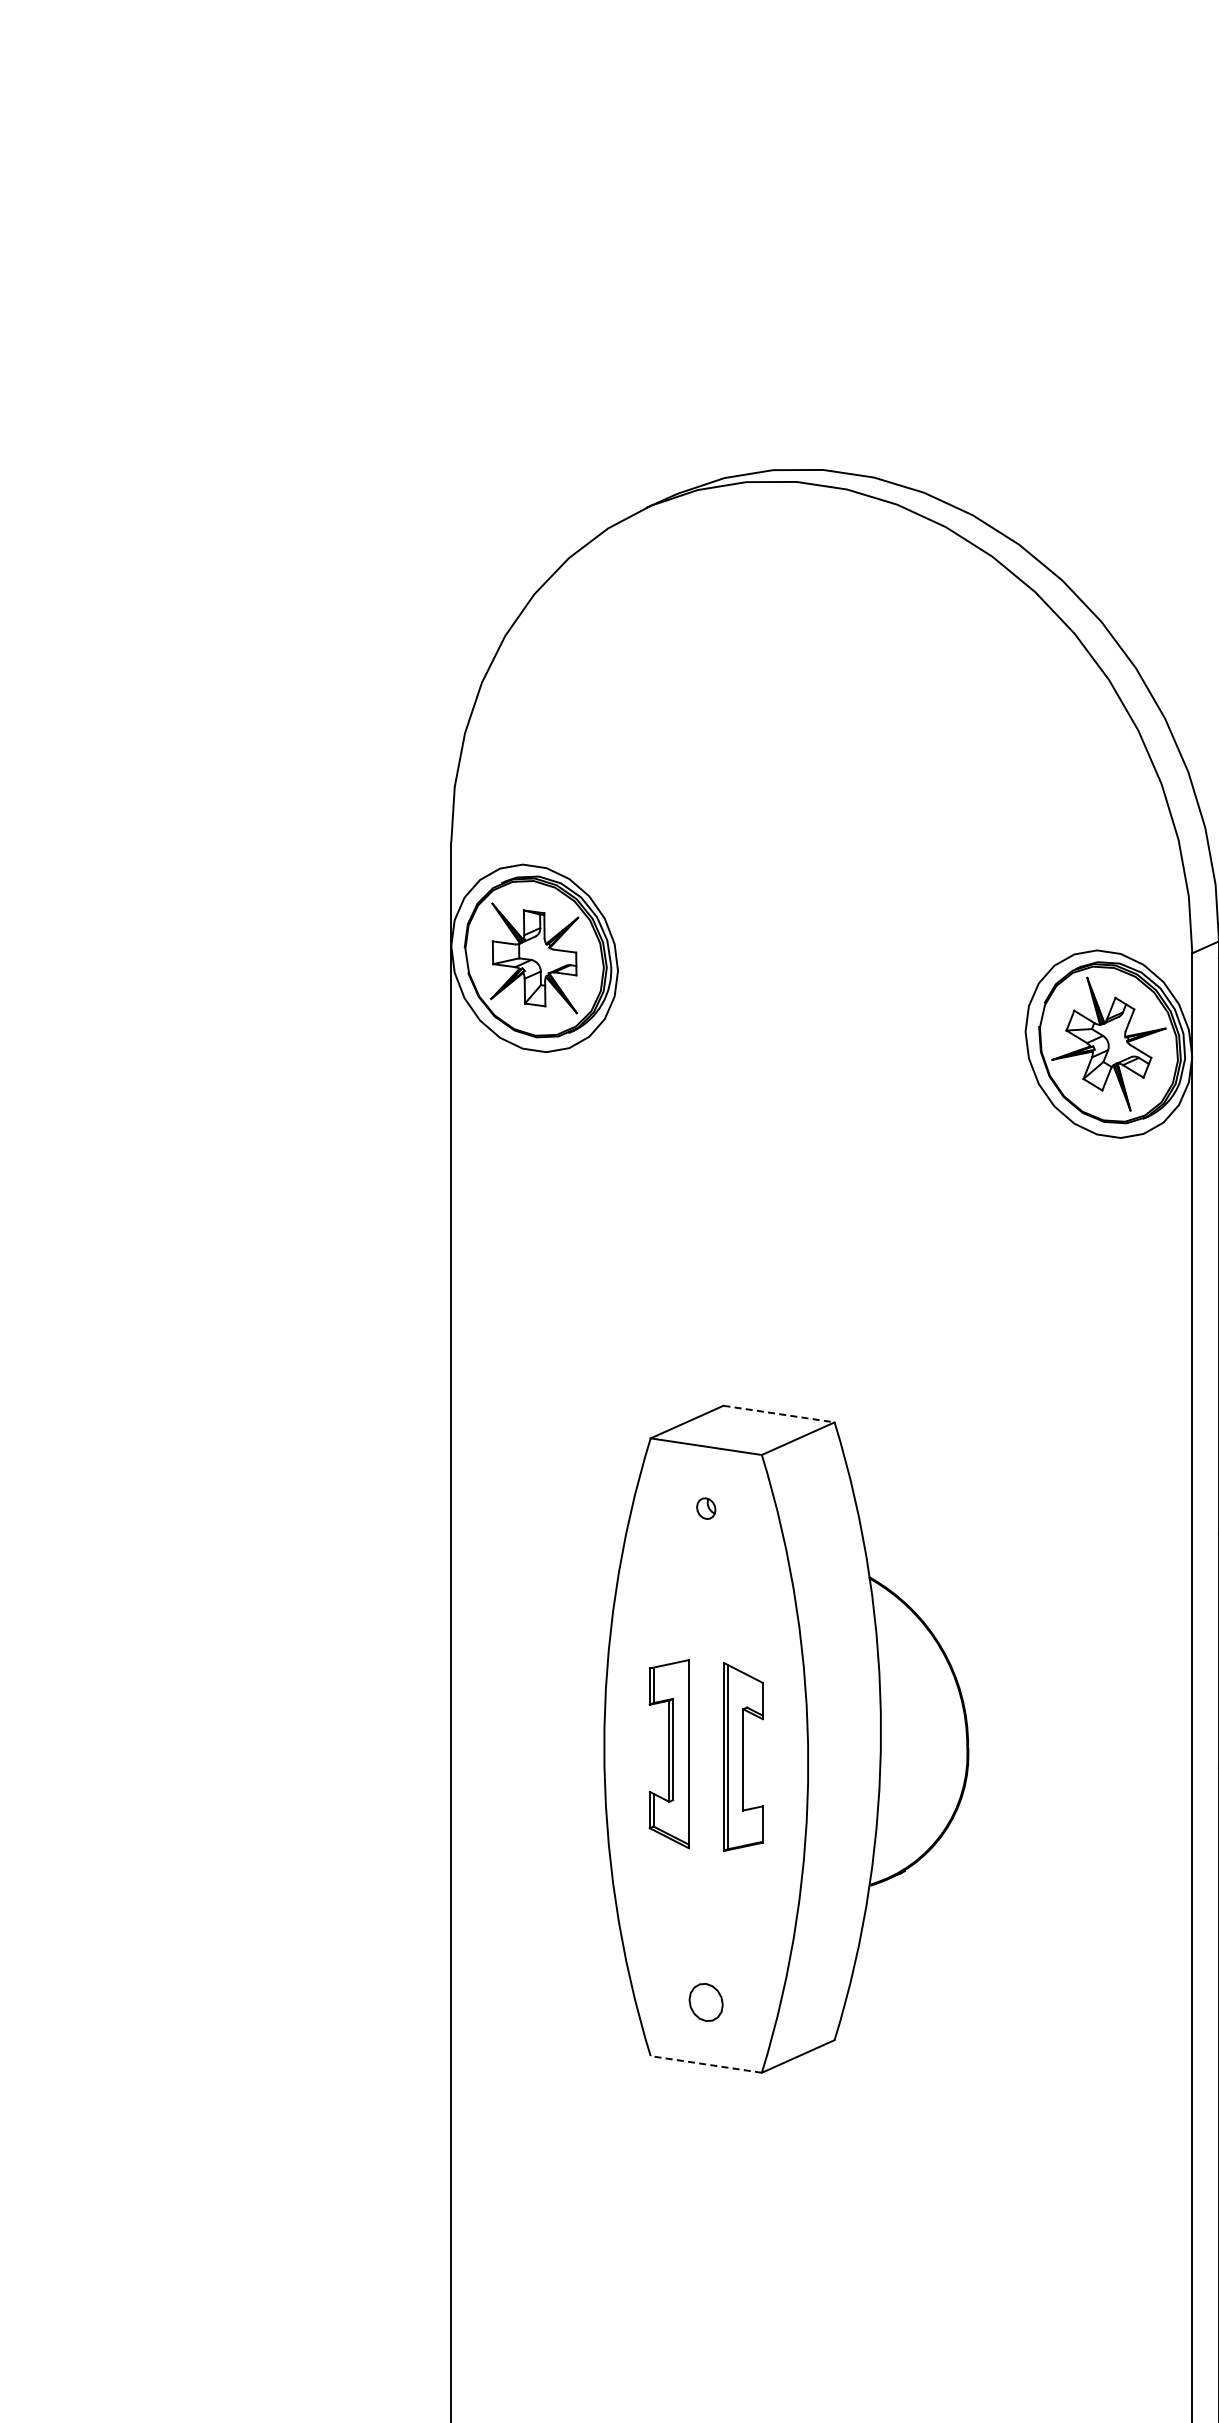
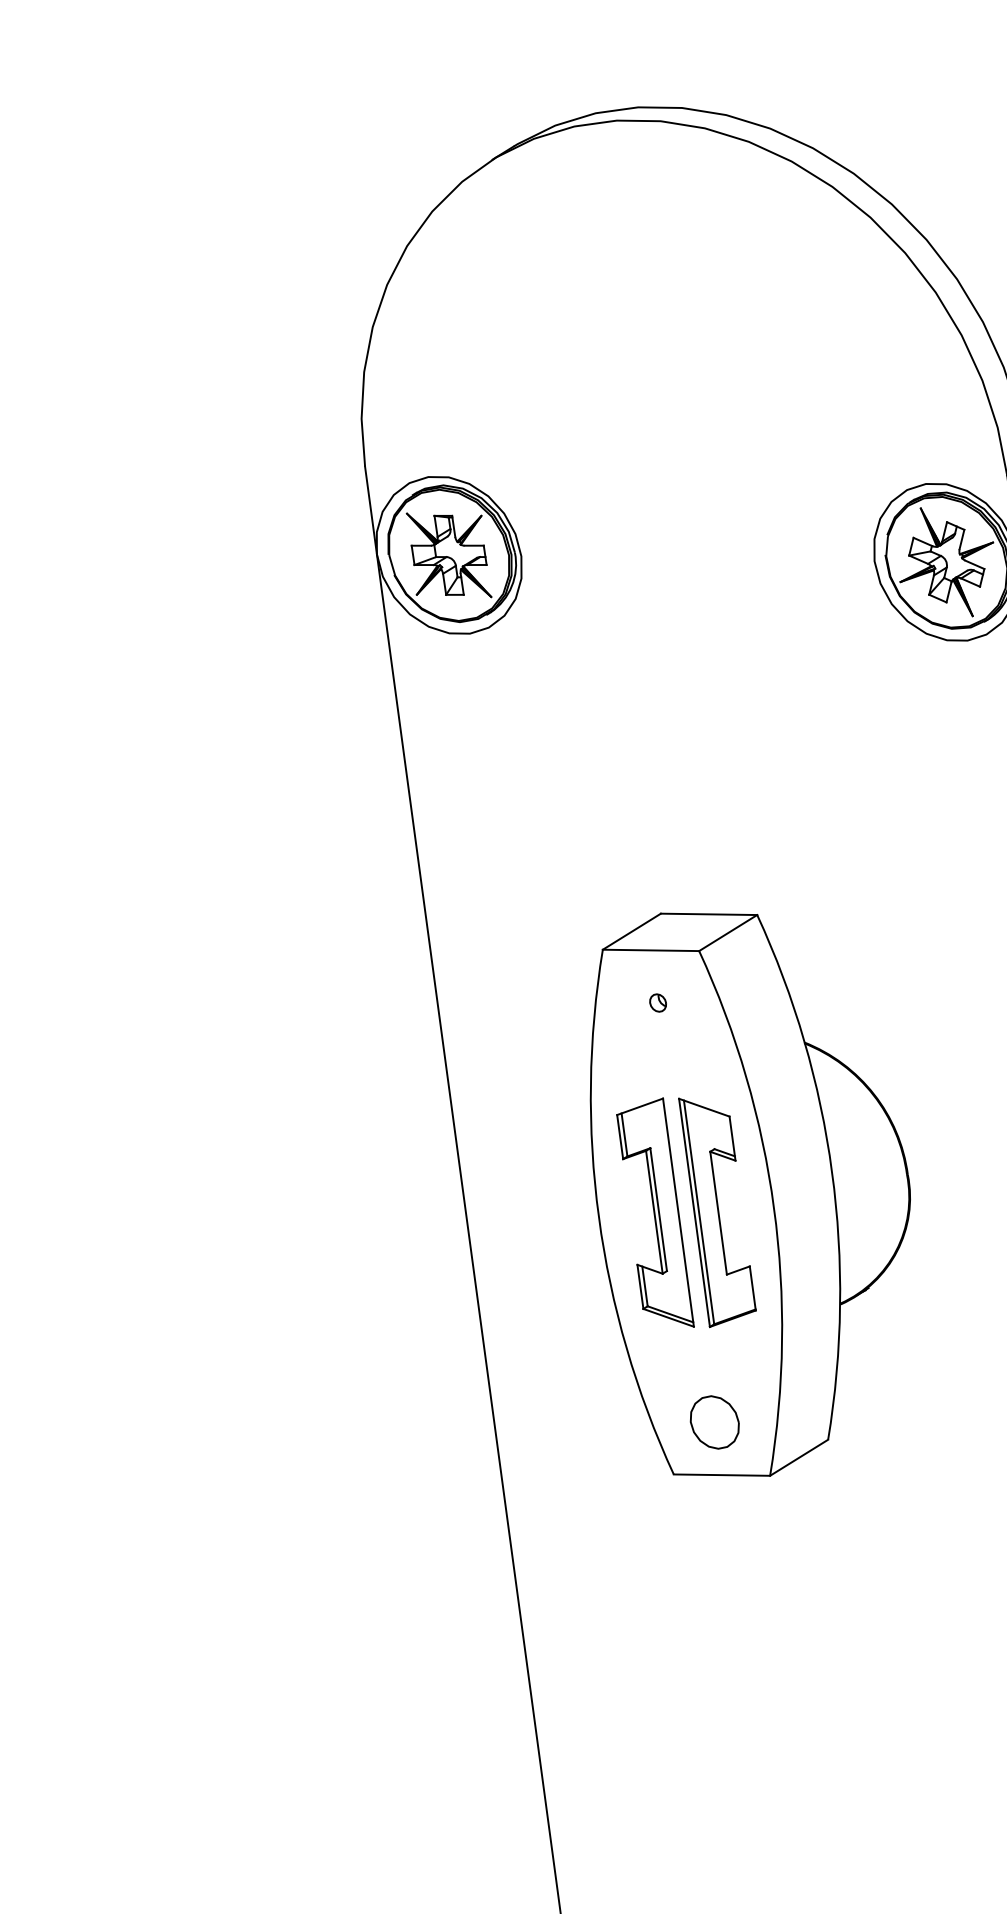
line: (779, 1414) -> (709, 914), dashed -> solid
part: (669, 1753) -> (655, 1215), size x1.43
part: (743, 1756) -> (718, 1209), size x1.43
part: (705, 2002) -> (714, 1422), size x1.67
line: (705, 2064) -> (721, 1475), dashed -> solid

